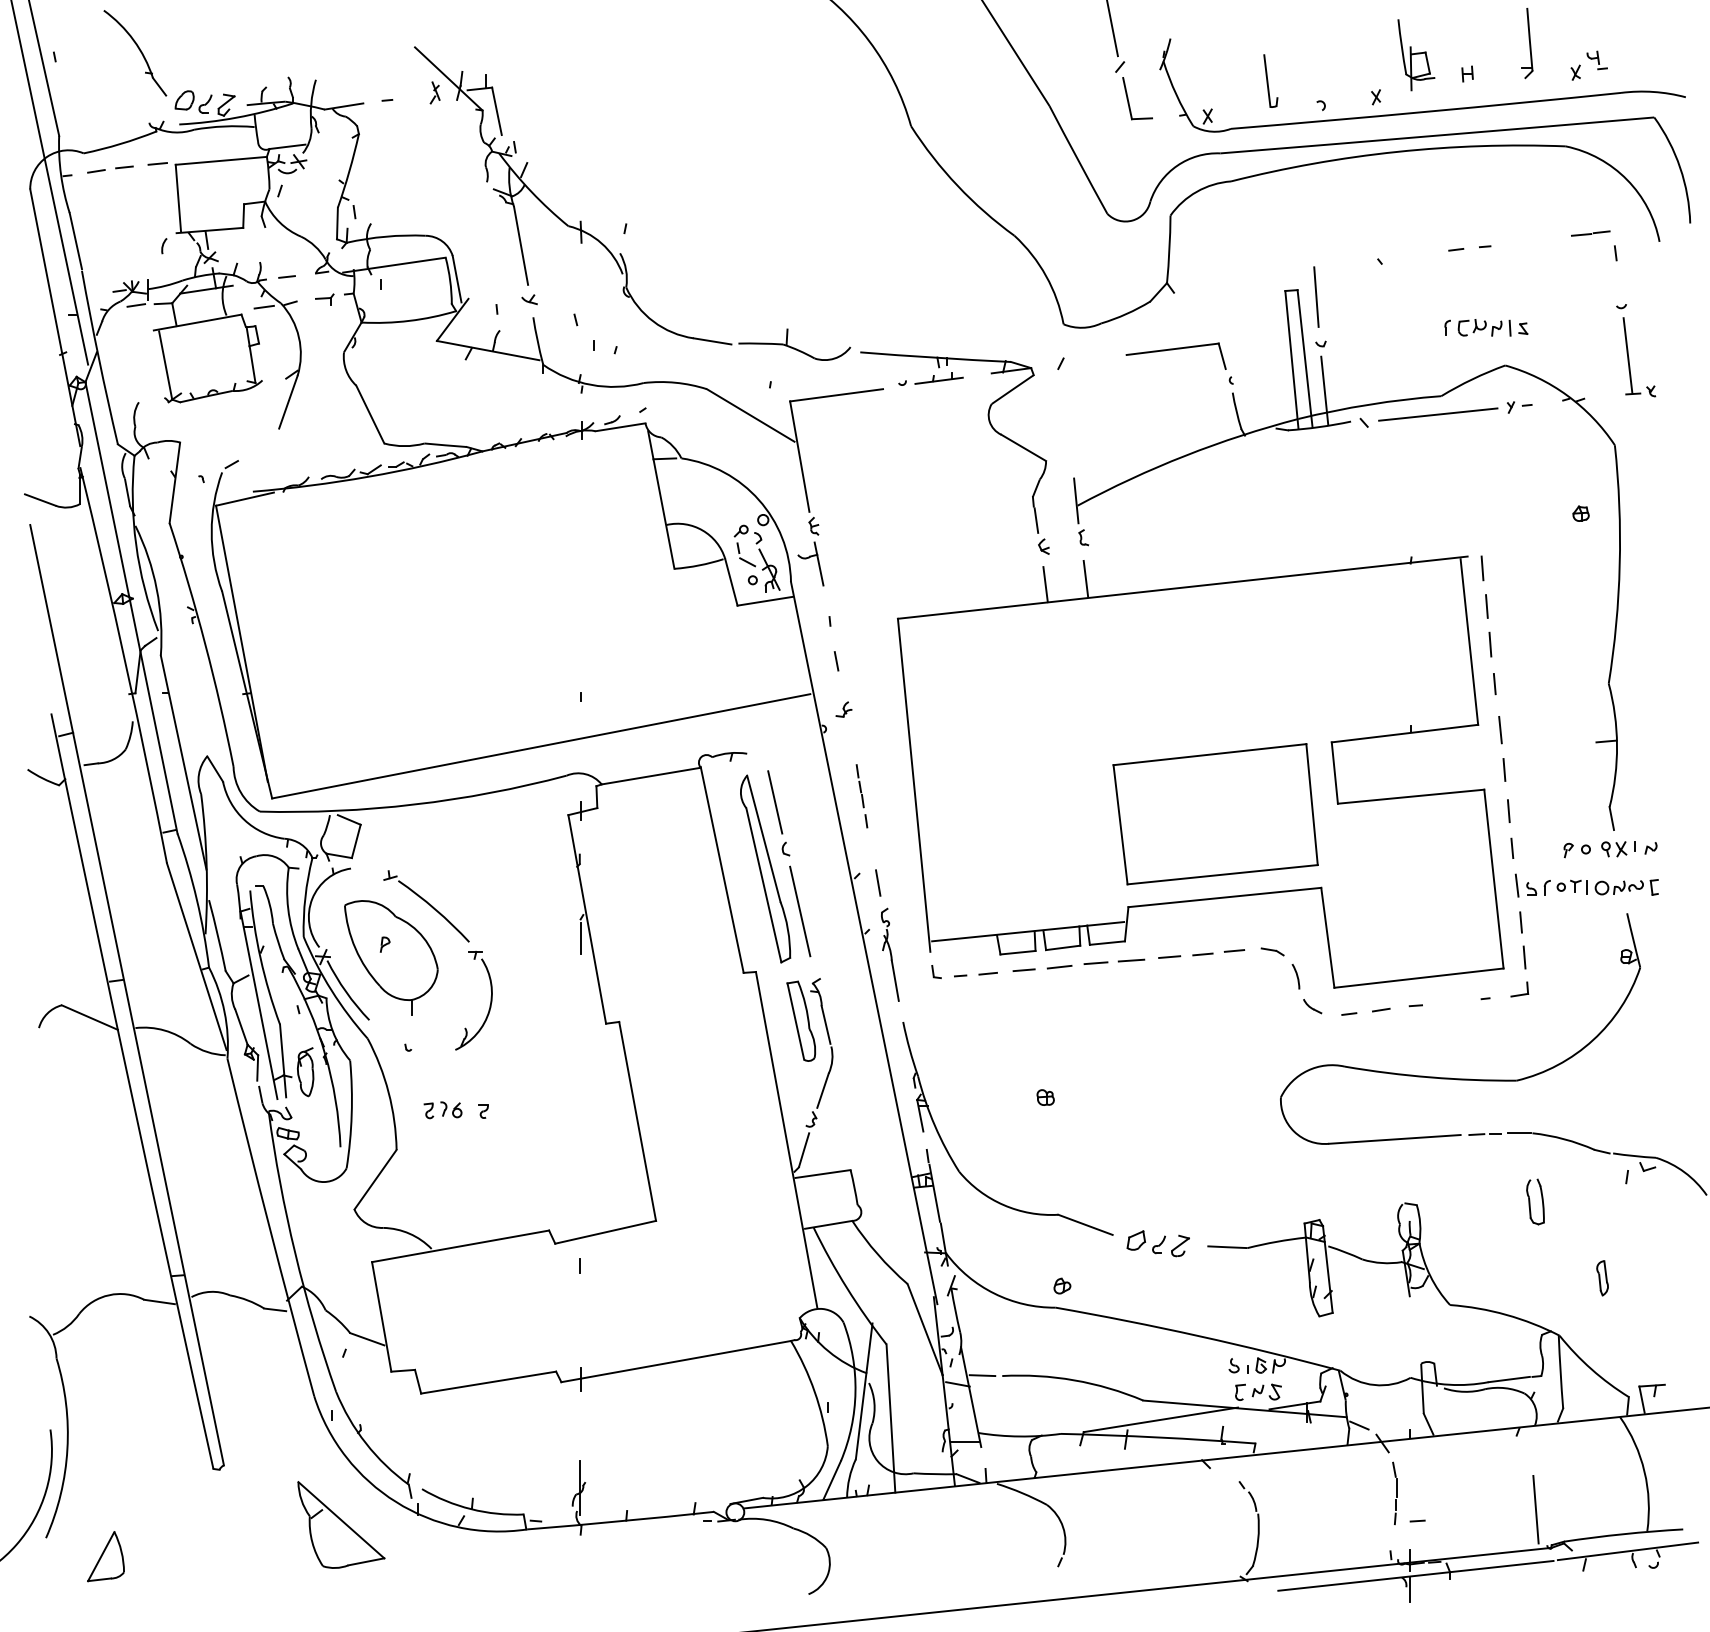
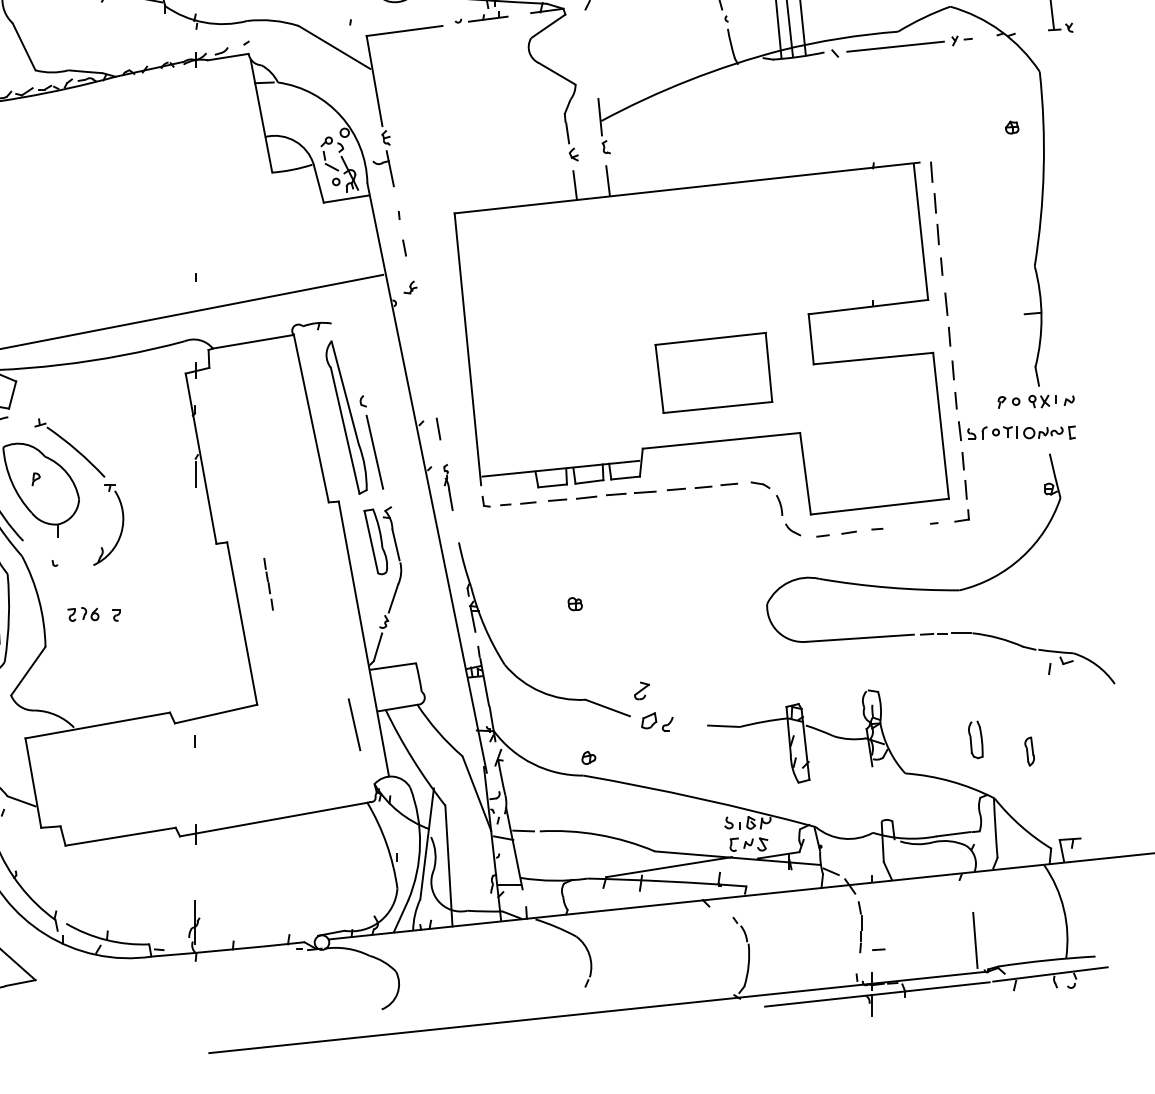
line: (861, 796) -> (268, 584), moved
line: (775, 802) -> (354, 724), moved
part: (1215, 814) -> (713, 373), size x0.7
part: (890, 954) -> (448, 487), size x0.6
part: (1535, 1201) -> (975, 739), moved
part: (1180, 1245) -> (642, 690), moved

